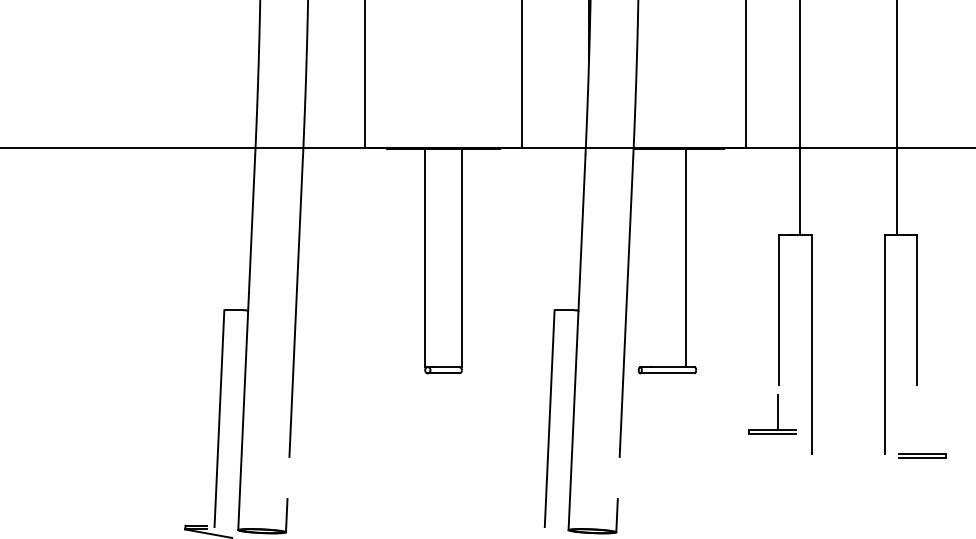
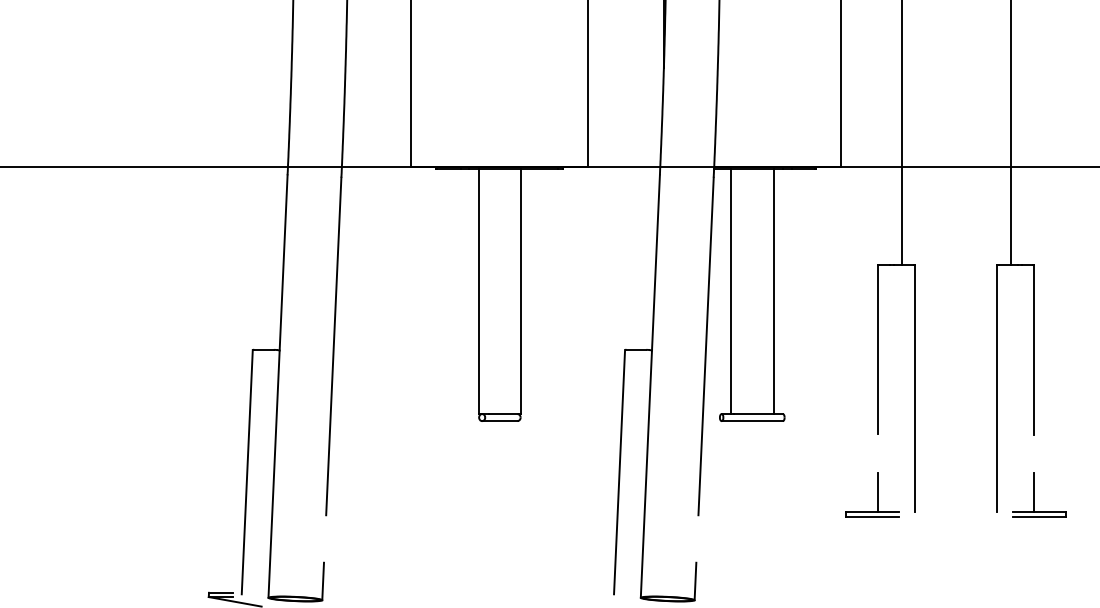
line: (648, 258) -> (730, 291), added
part: (772, 414) -> (871, 494), moved
line: (917, 436) -> (1034, 492), added

